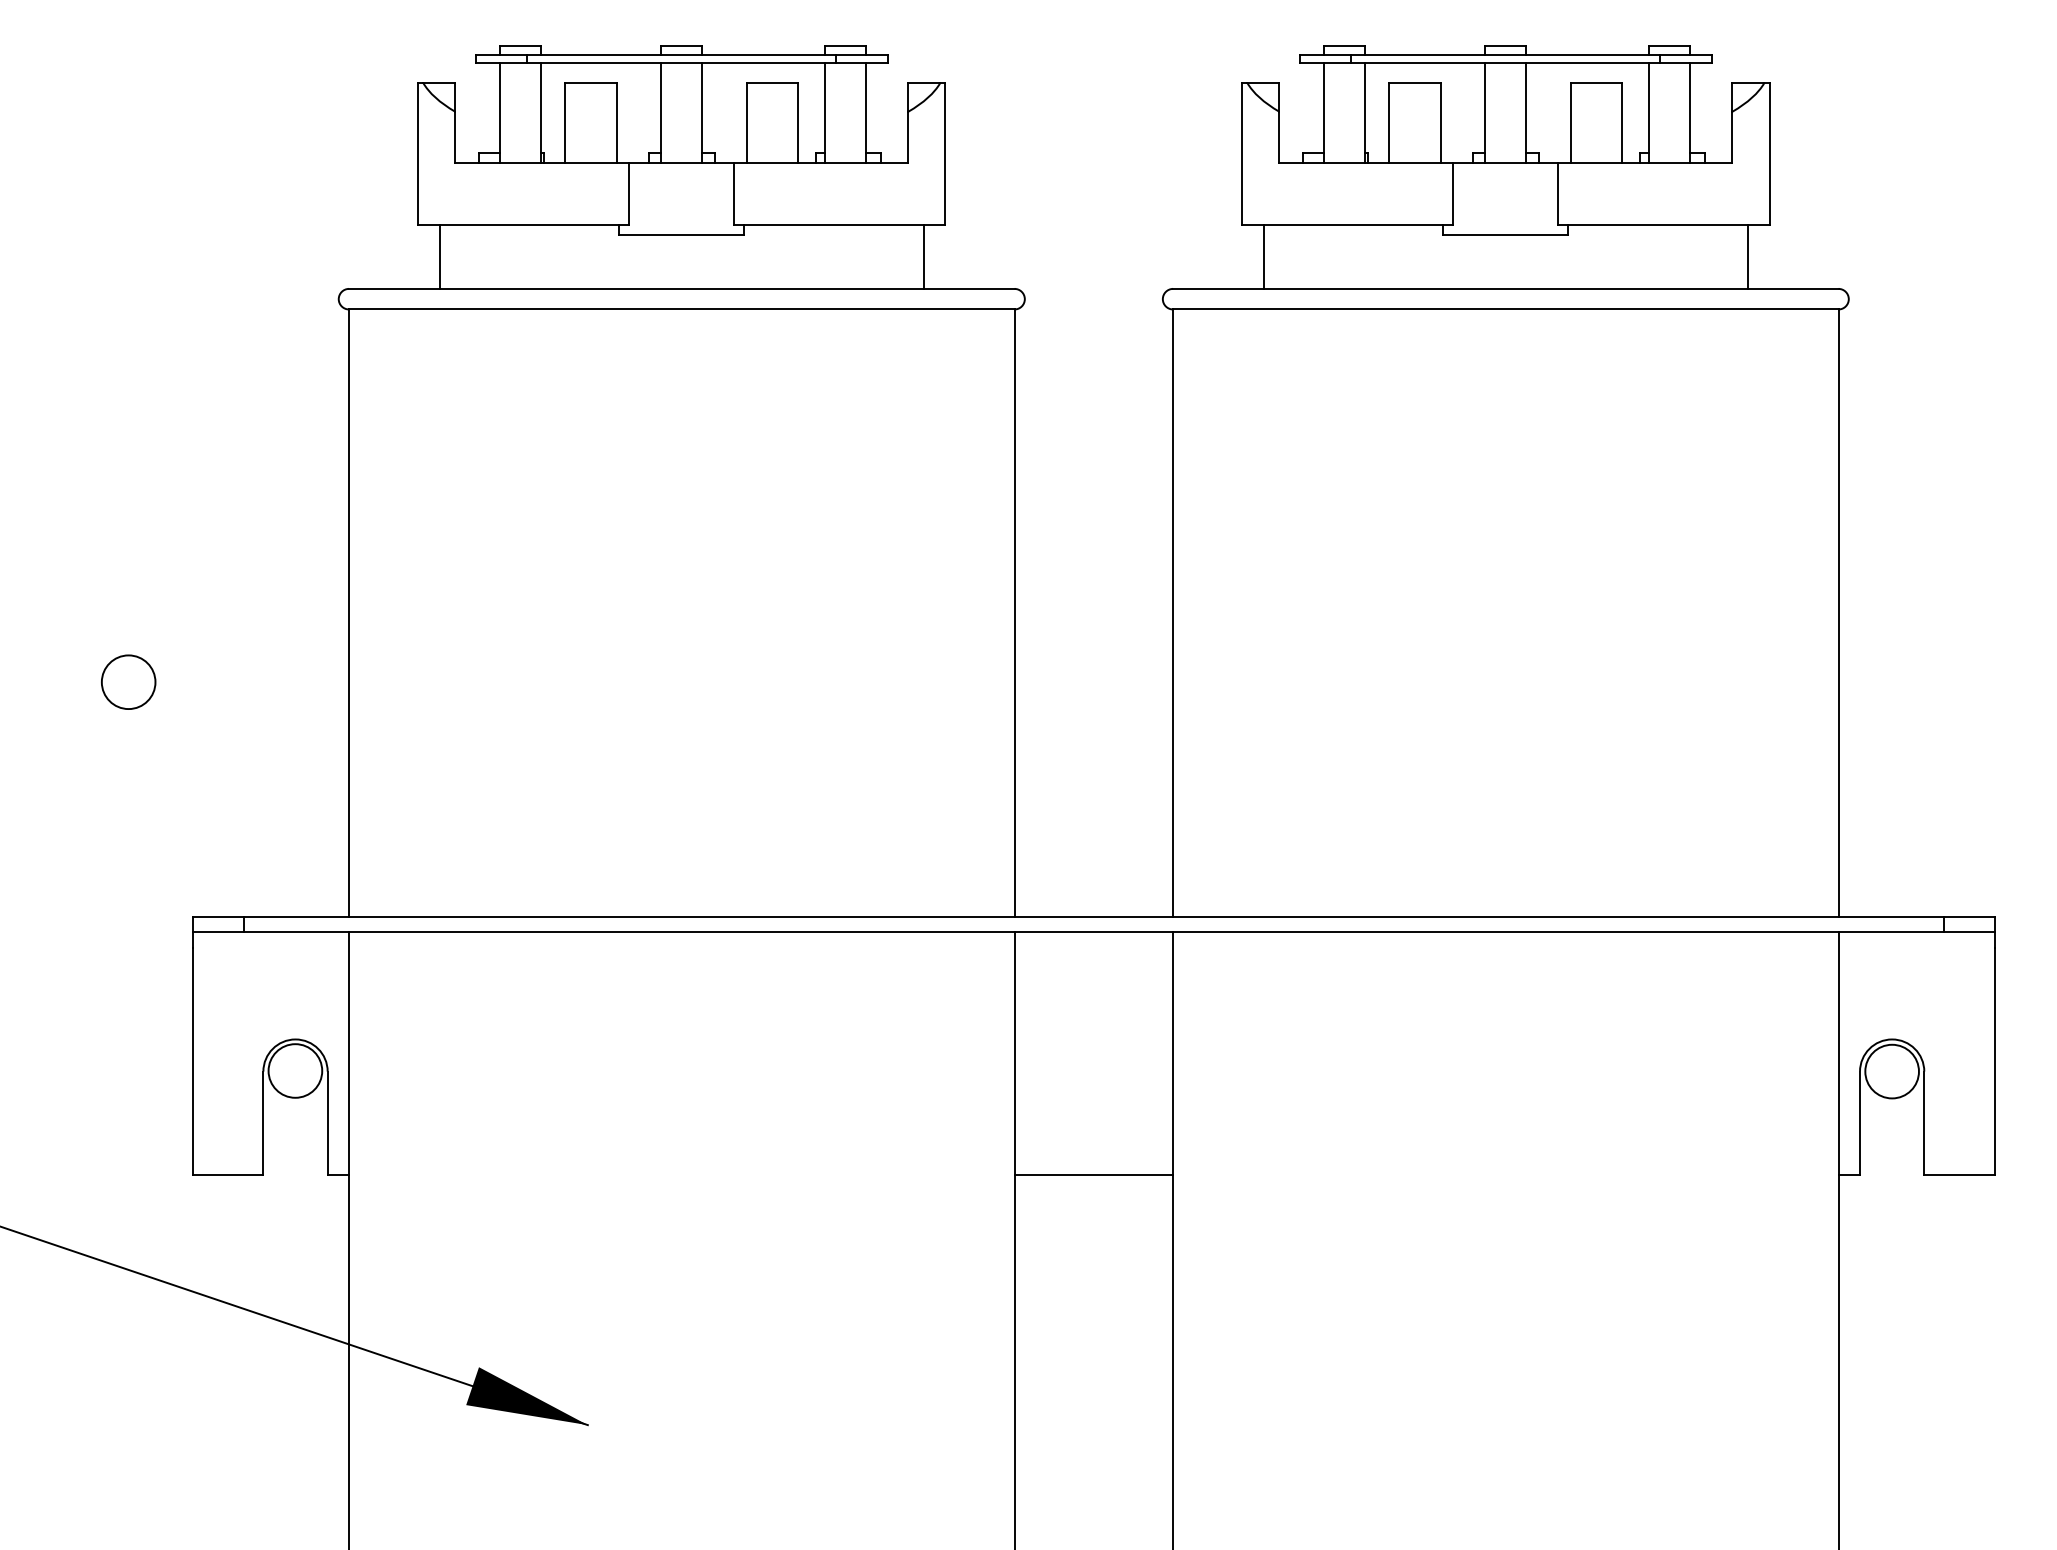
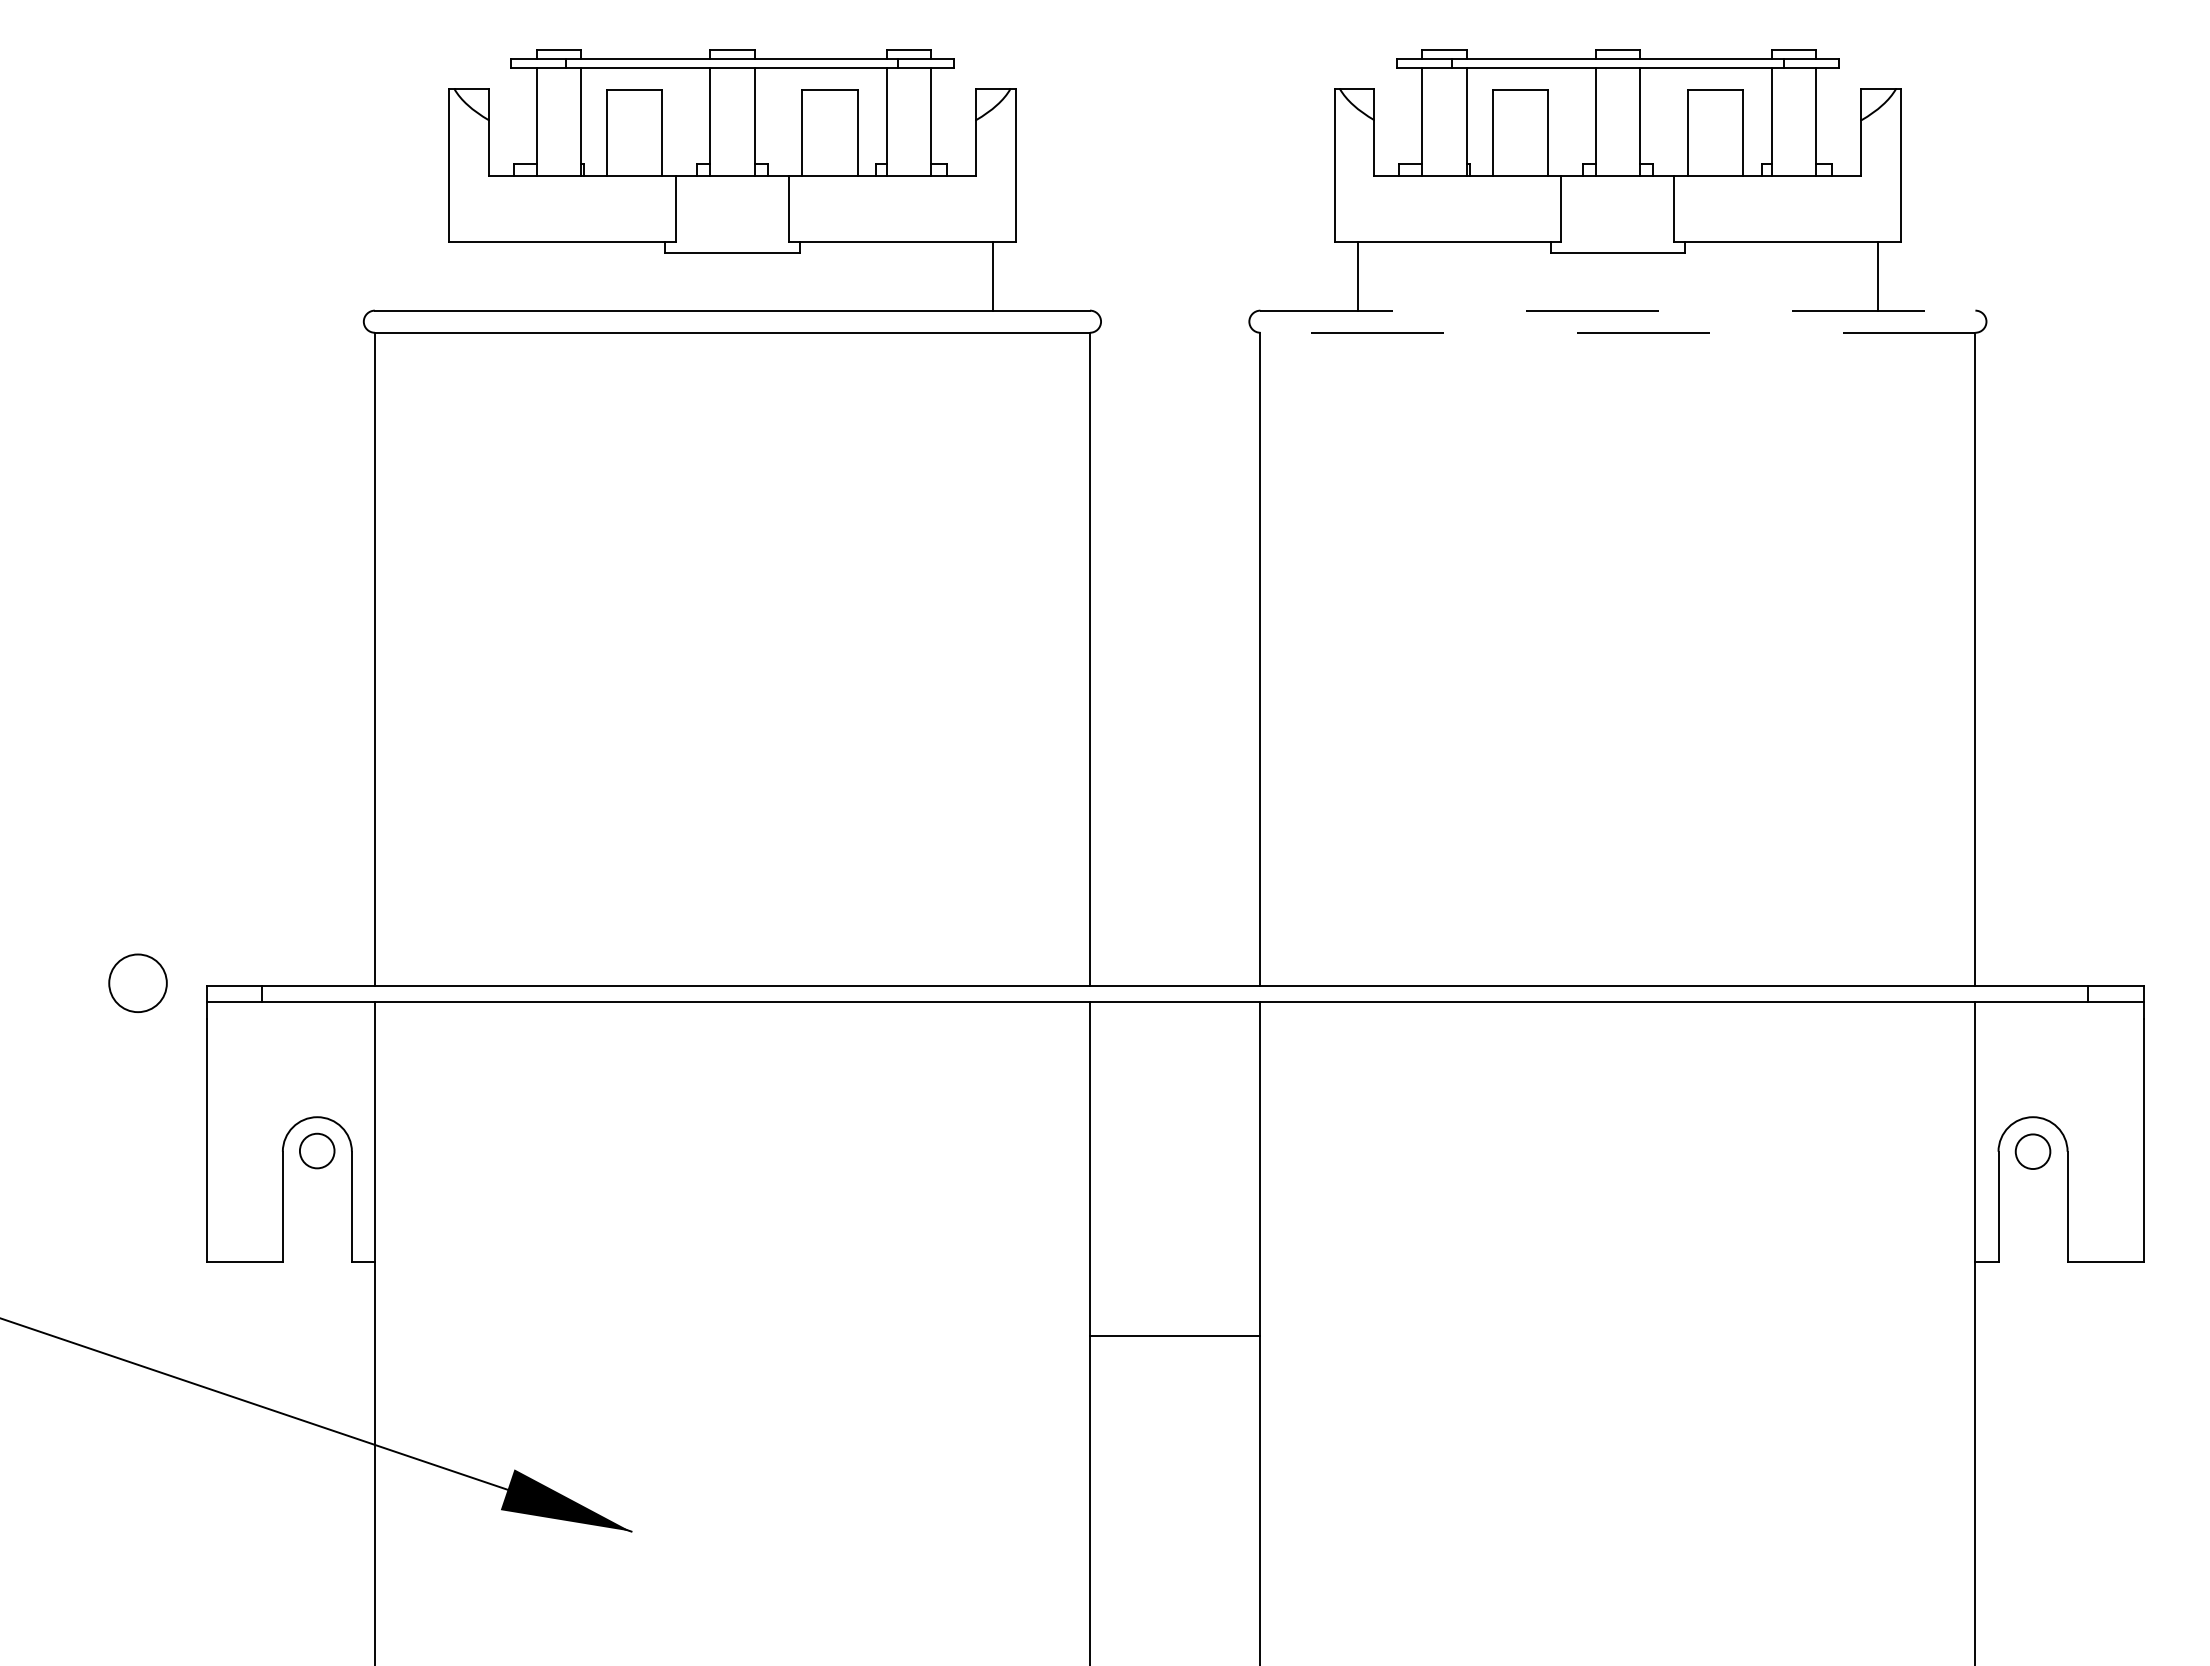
line: (439, 257) -> (472, 276), removed
line: (1506, 288) -> (1618, 310), solid -> dashed
line: (1505, 309) -> (1617, 332), solid -> dashed
circle: (128, 681) -> (137, 982), moved
circle: (295, 1070) -> (317, 1150), size x0.6
circle: (1891, 1071) -> (2032, 1151), size x0.6
line: (1094, 1174) -> (1175, 1336), moved

